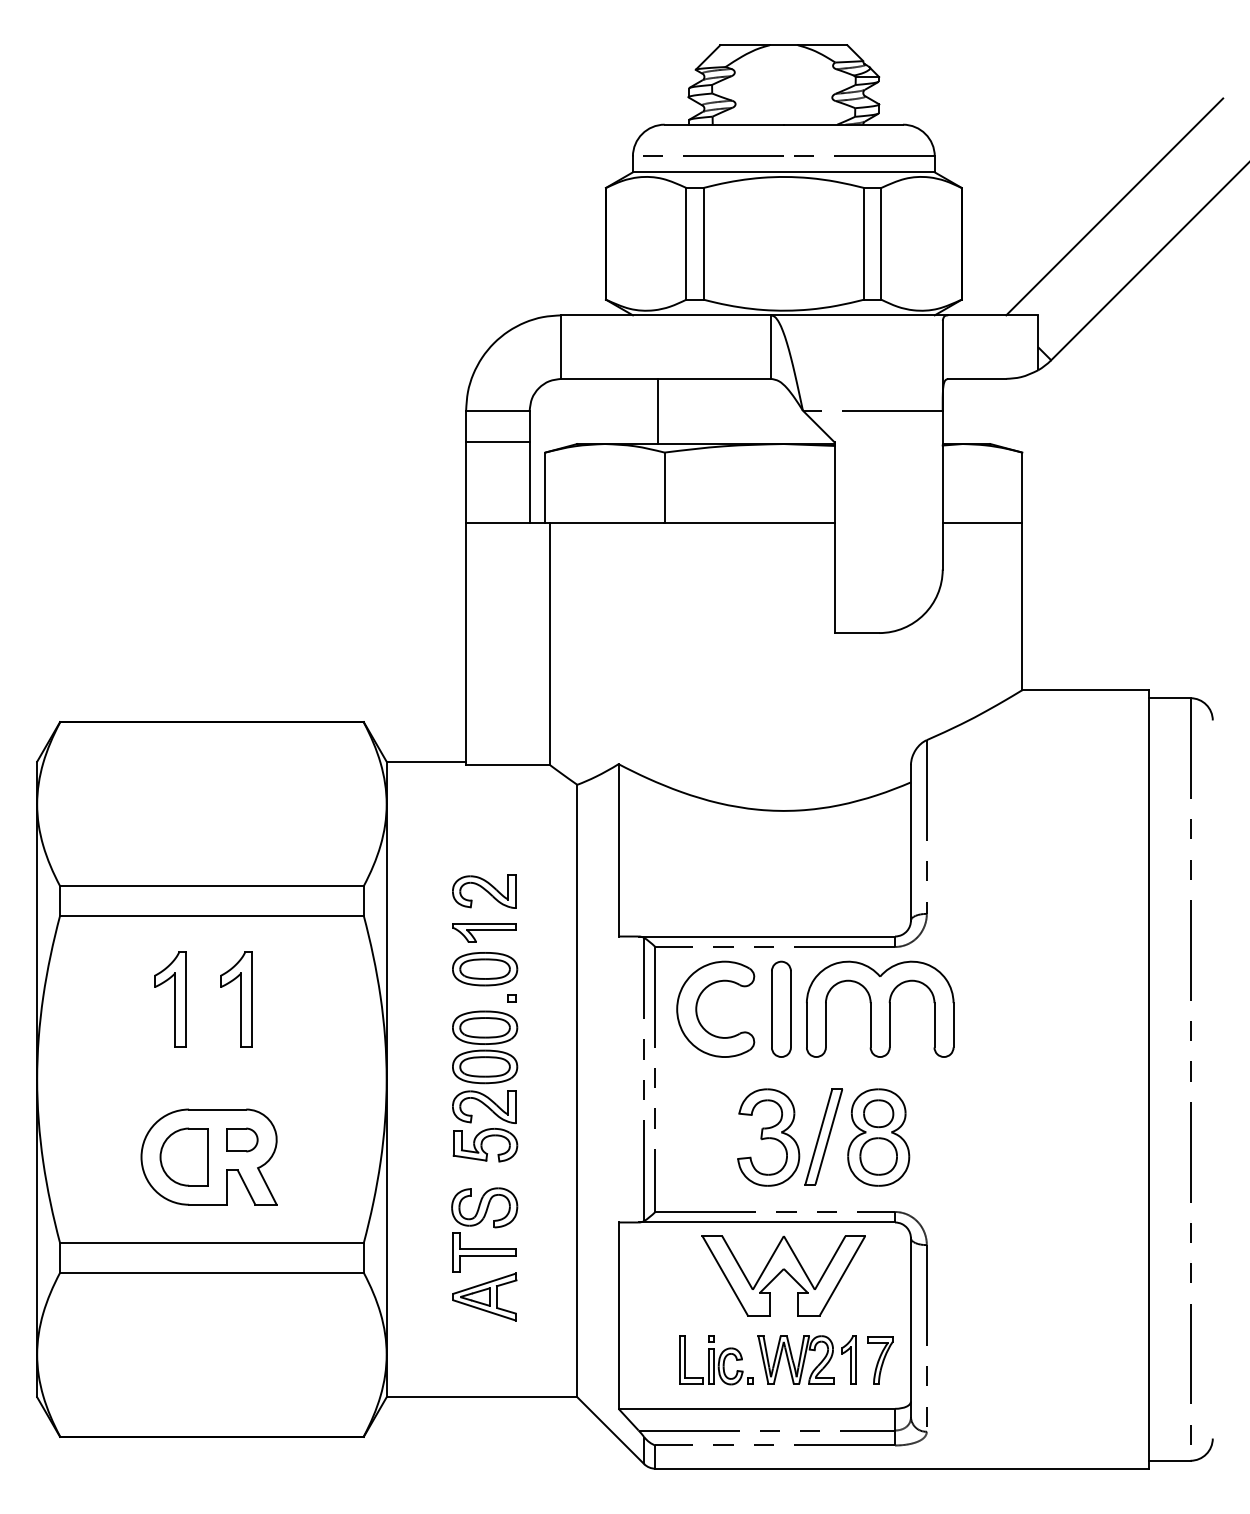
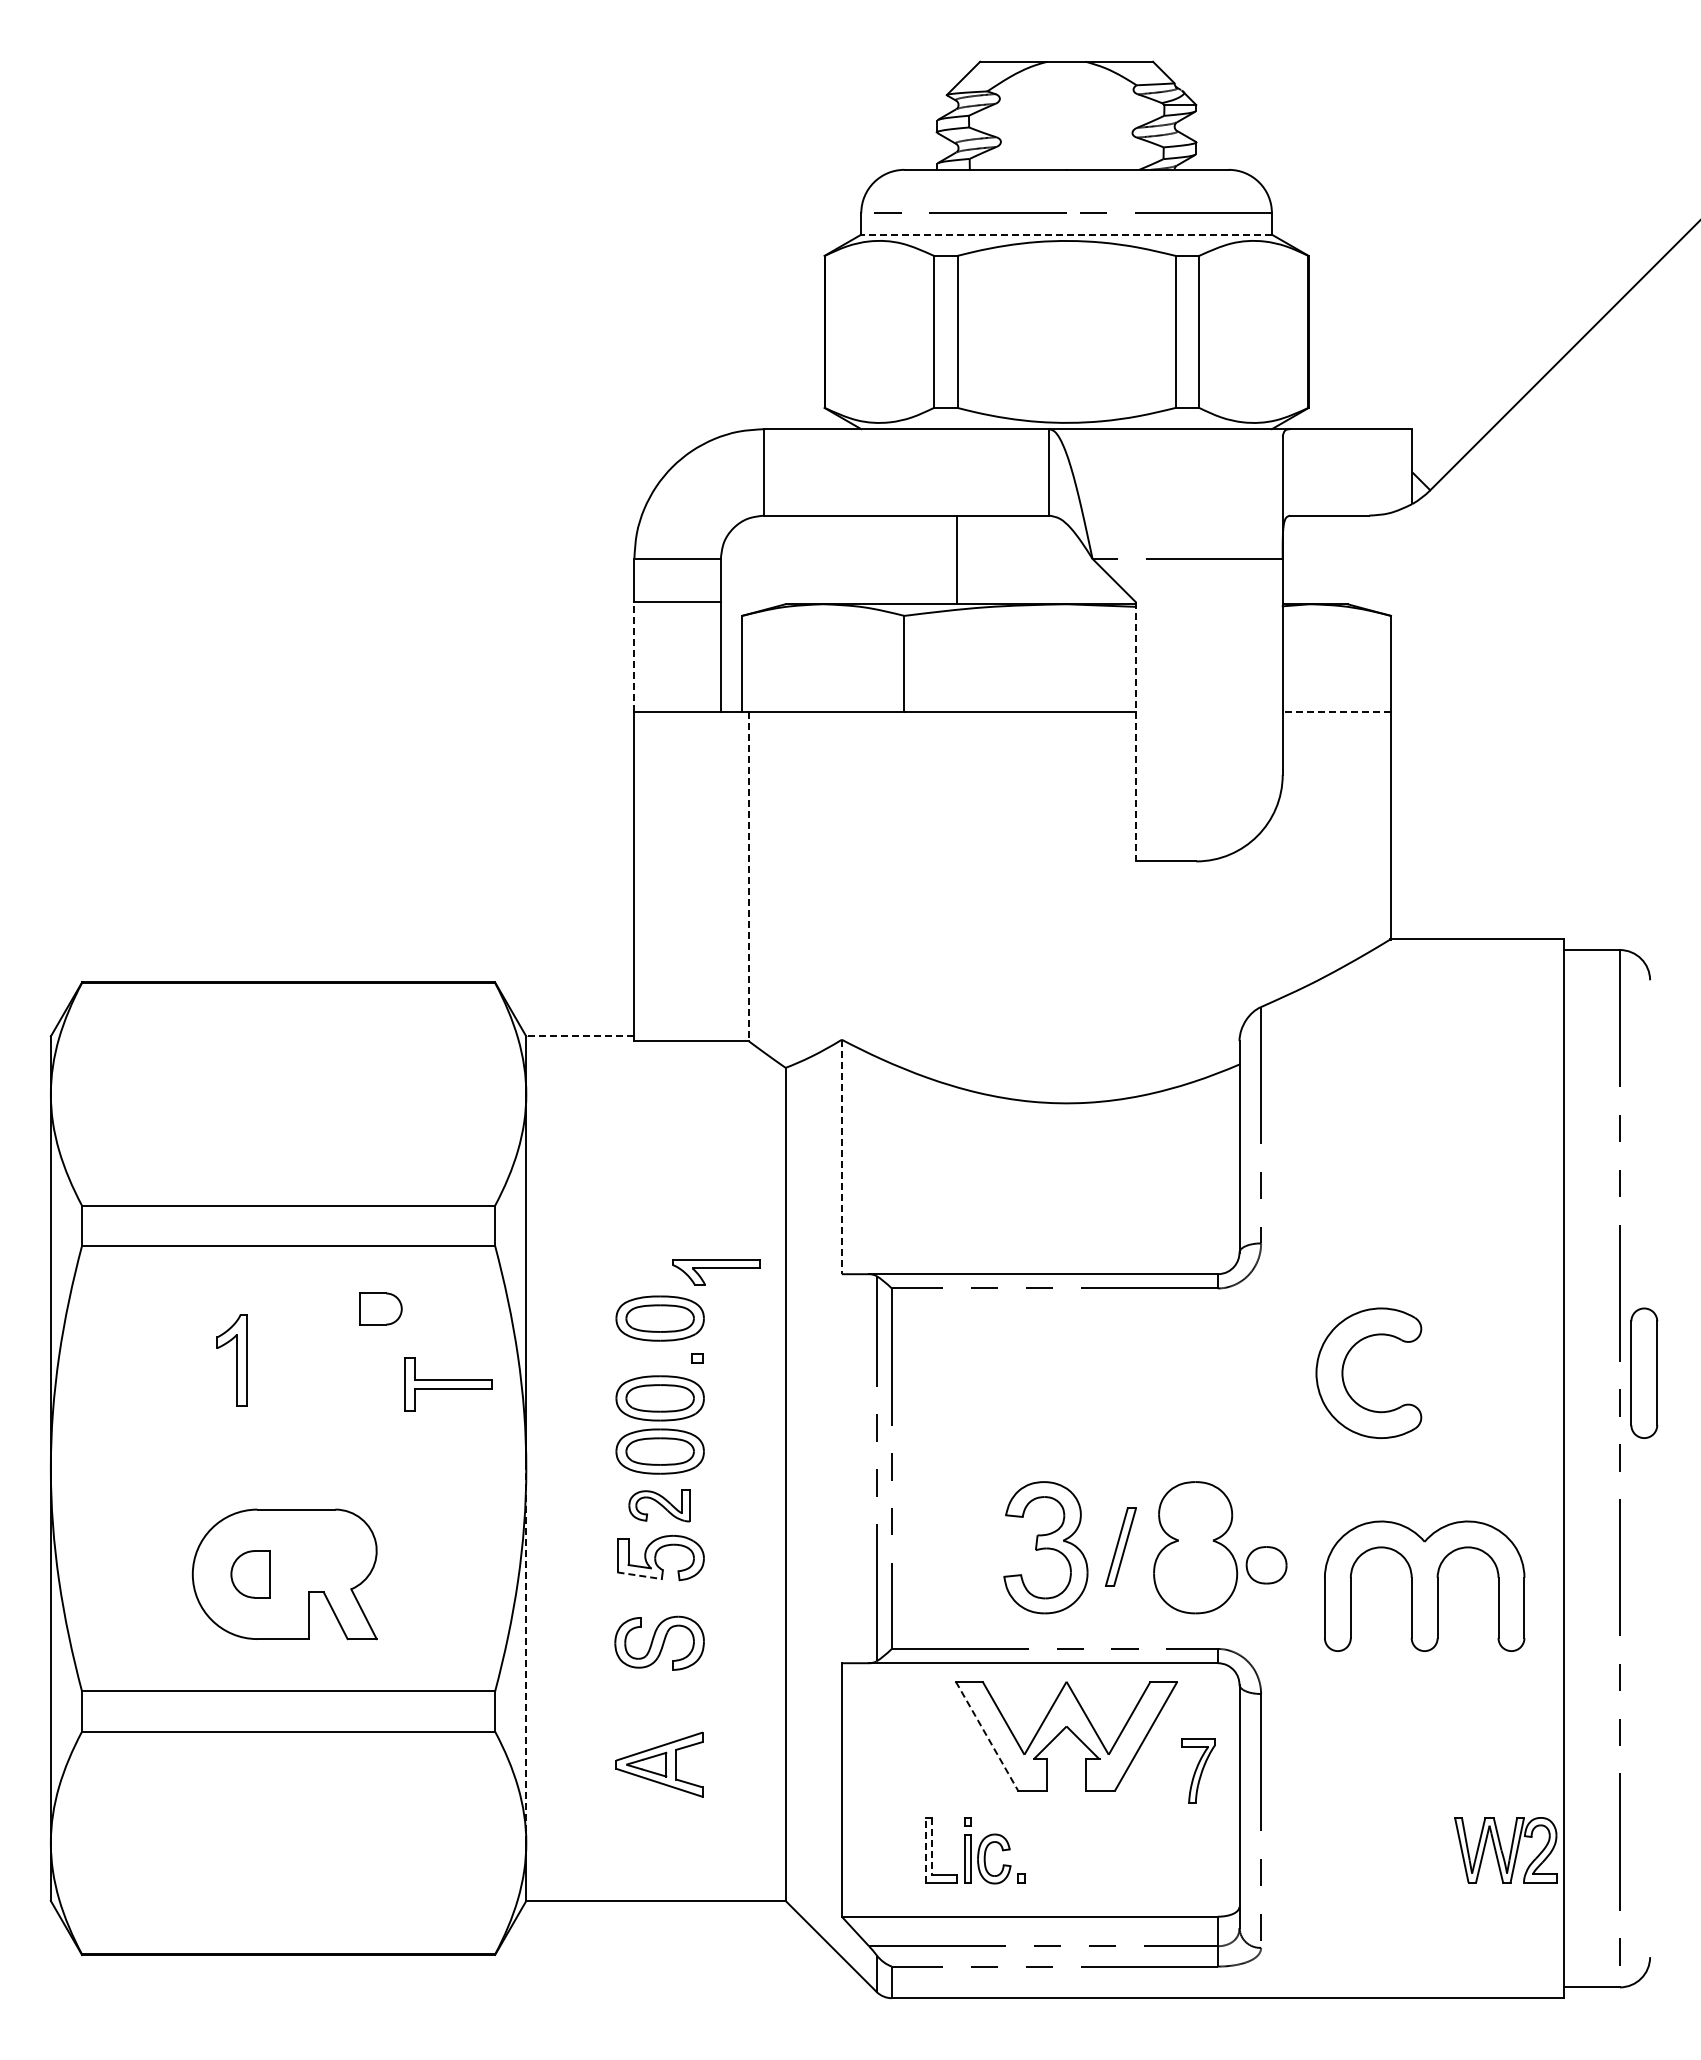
line: (783, 172) -> (1066, 234), solid -> dashed
line: (1114, 206) -> (1516, 281), removed
line: (657, 411) -> (956, 559), moved
line: (466, 482) -> (634, 656), solid -> dashed
line: (982, 523) -> (1336, 712), solid -> dashed
line: (834, 537) -> (1135, 731), solid -> dashed
line: (550, 644) -> (748, 876), solid -> dashed
line: (425, 761) -> (579, 1036), solid -> dashed
line: (618, 850) -> (841, 1157), solid -> dashed
part: (484, 891) -> (659, 1213), removed
part: (484, 933) -> (716, 1272), moved
part: (170, 999) -> (232, 1359), size x0.7
part: (241, 999) -> (328, 1359), removed
part: (697, 1003) -> (1344, 1365), moved
part: (781, 1008) -> (1644, 1372), moved
part: (880, 1008) -> (1424, 1585), moved
part: (484, 1106) -> (659, 1505), size x0.7
part: (878, 1113) -> (1266, 1565), moved
part: (823, 1136) -> (1120, 1546), size x0.6
part: (242, 1139) -> (380, 1308), moved
part: (878, 1156) -> (1195, 1573), removed
part: (183, 1157) -> (250, 1574), size x0.6
line: (470, 1157) -> (640, 1575), solid -> dashed
line: (386, 1216) -> (526, 1655), solid -> dashed
part: (484, 1252) -> (448, 1384), moved
line: (725, 1276) -> (987, 1736), solid -> dashed
line: (685, 1357) -> (932, 1846), solid -> dashed
line: (680, 1359) -> (925, 1849), solid -> dashed
part: (795, 1360) -> (1505, 1850), moved
part: (849, 1360) -> (1155, 1850), removed
part: (880, 1360) -> (1198, 1770), moved

